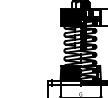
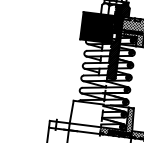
fill: (70, 72) -> (86, 112), removed

